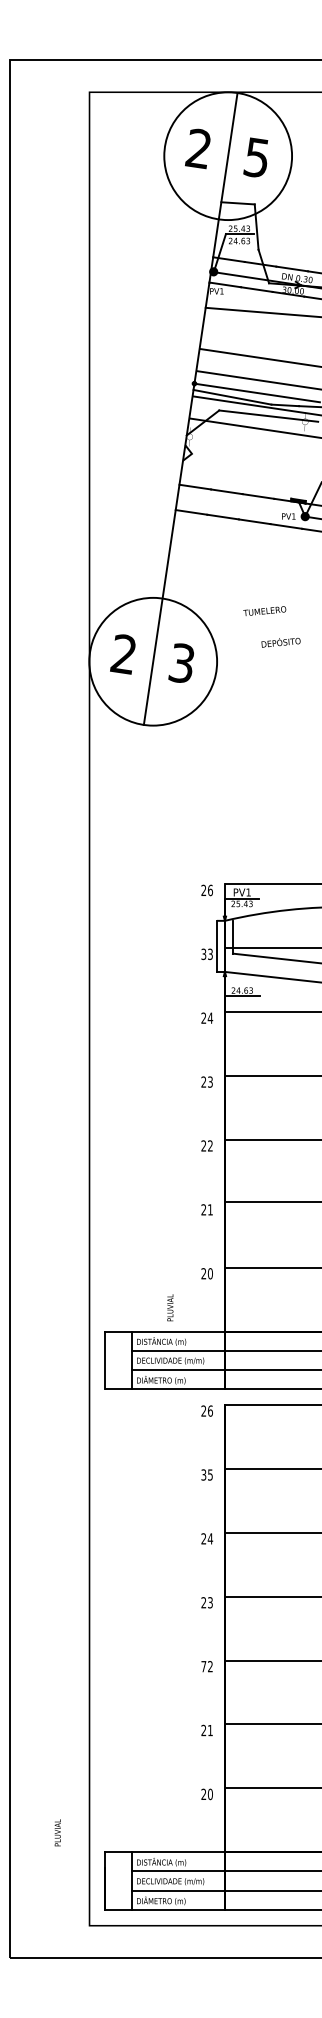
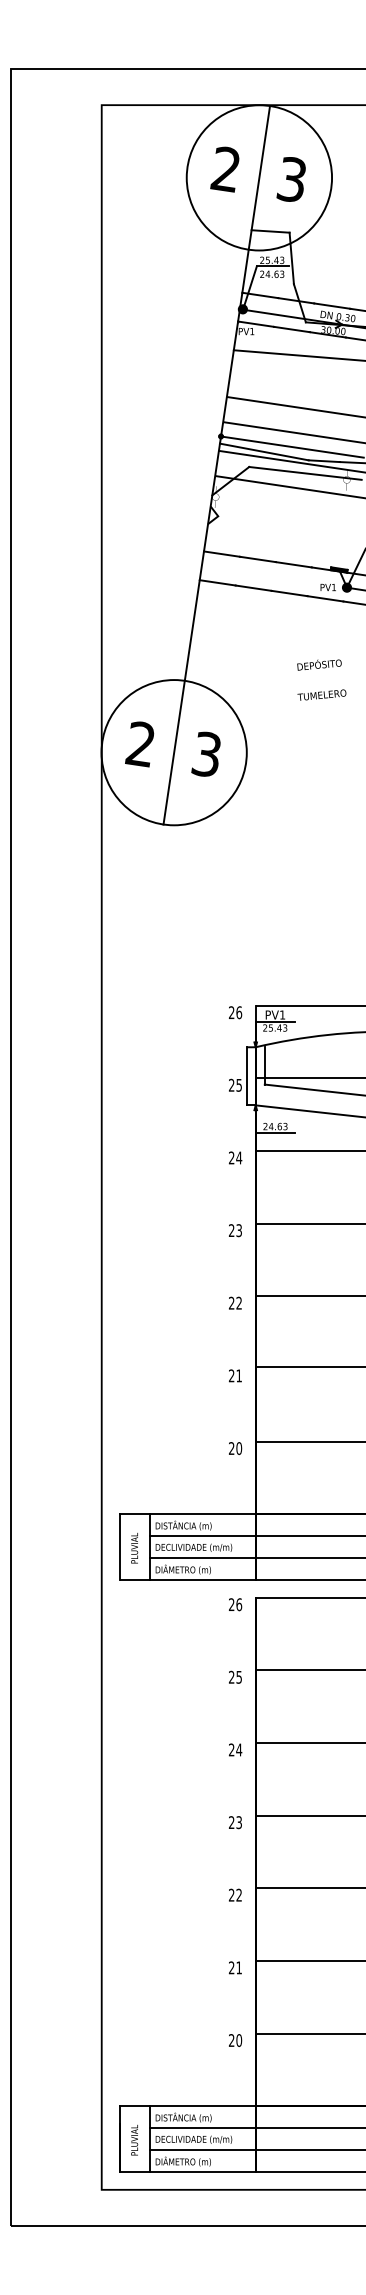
text: (255, 156) -> (290, 178), 5 -> 3
text: (264, 610) -> (321, 694), moved
text: (281, 642) -> (319, 664), moved
text: (207, 953) -> (235, 1084), 33 -> 25
text: (170, 1307) -> (134, 1547), moved
text: (203, 1475) -> (231, 1677), 35 -> 25
text: (203, 1665) -> (231, 1894), 72 -> 22
text: (57, 1832) -> (134, 2139), moved

